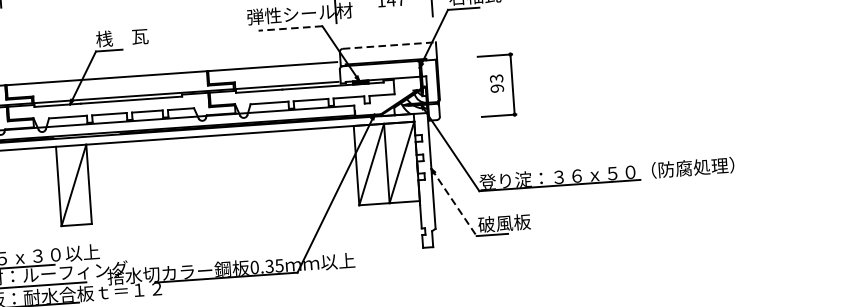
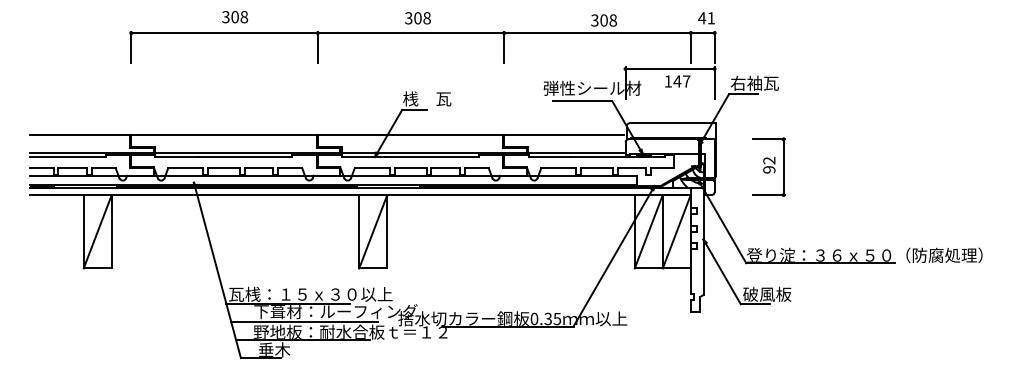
line: (290, 28) -> (582, 101), dashed -> solid
line: (390, 45) -> (673, 123), dashed -> solid
text: (496, 78) -> (769, 160), 93 -> 92
line: (454, 203) -> (722, 272), dashed -> solid

